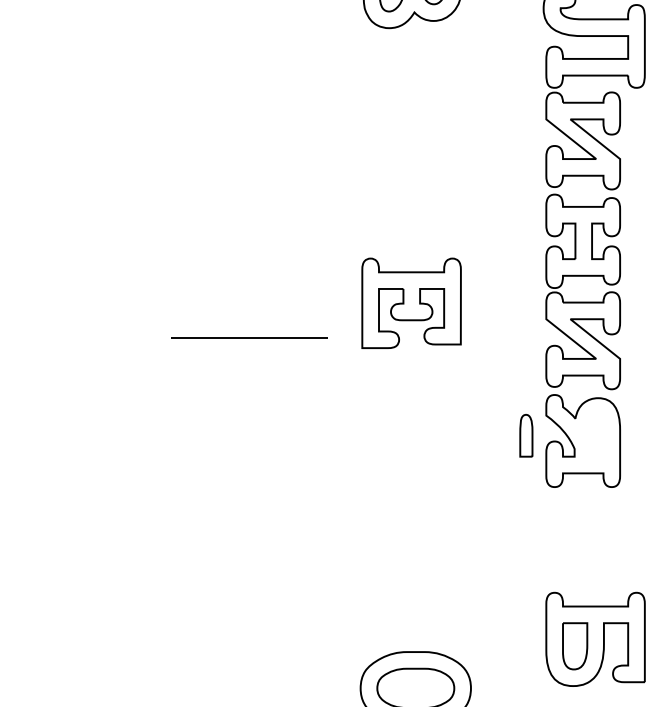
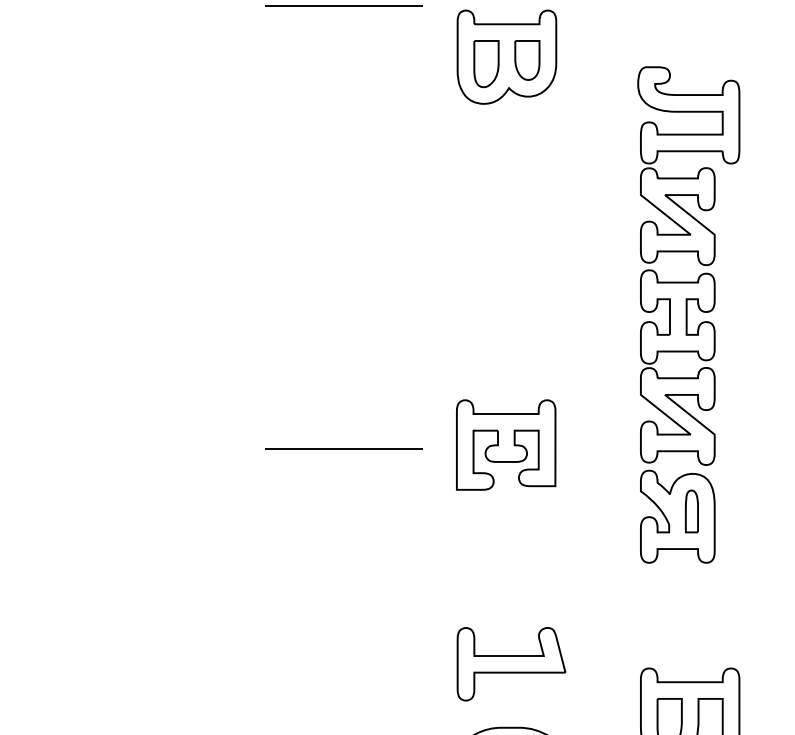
part: (411, 302) -> (506, 444), moved
line: (248, 337) -> (343, 448), moved
part: (525, 435) -> (691, 511), moved
part: (416, 588) -> (511, 664), added

